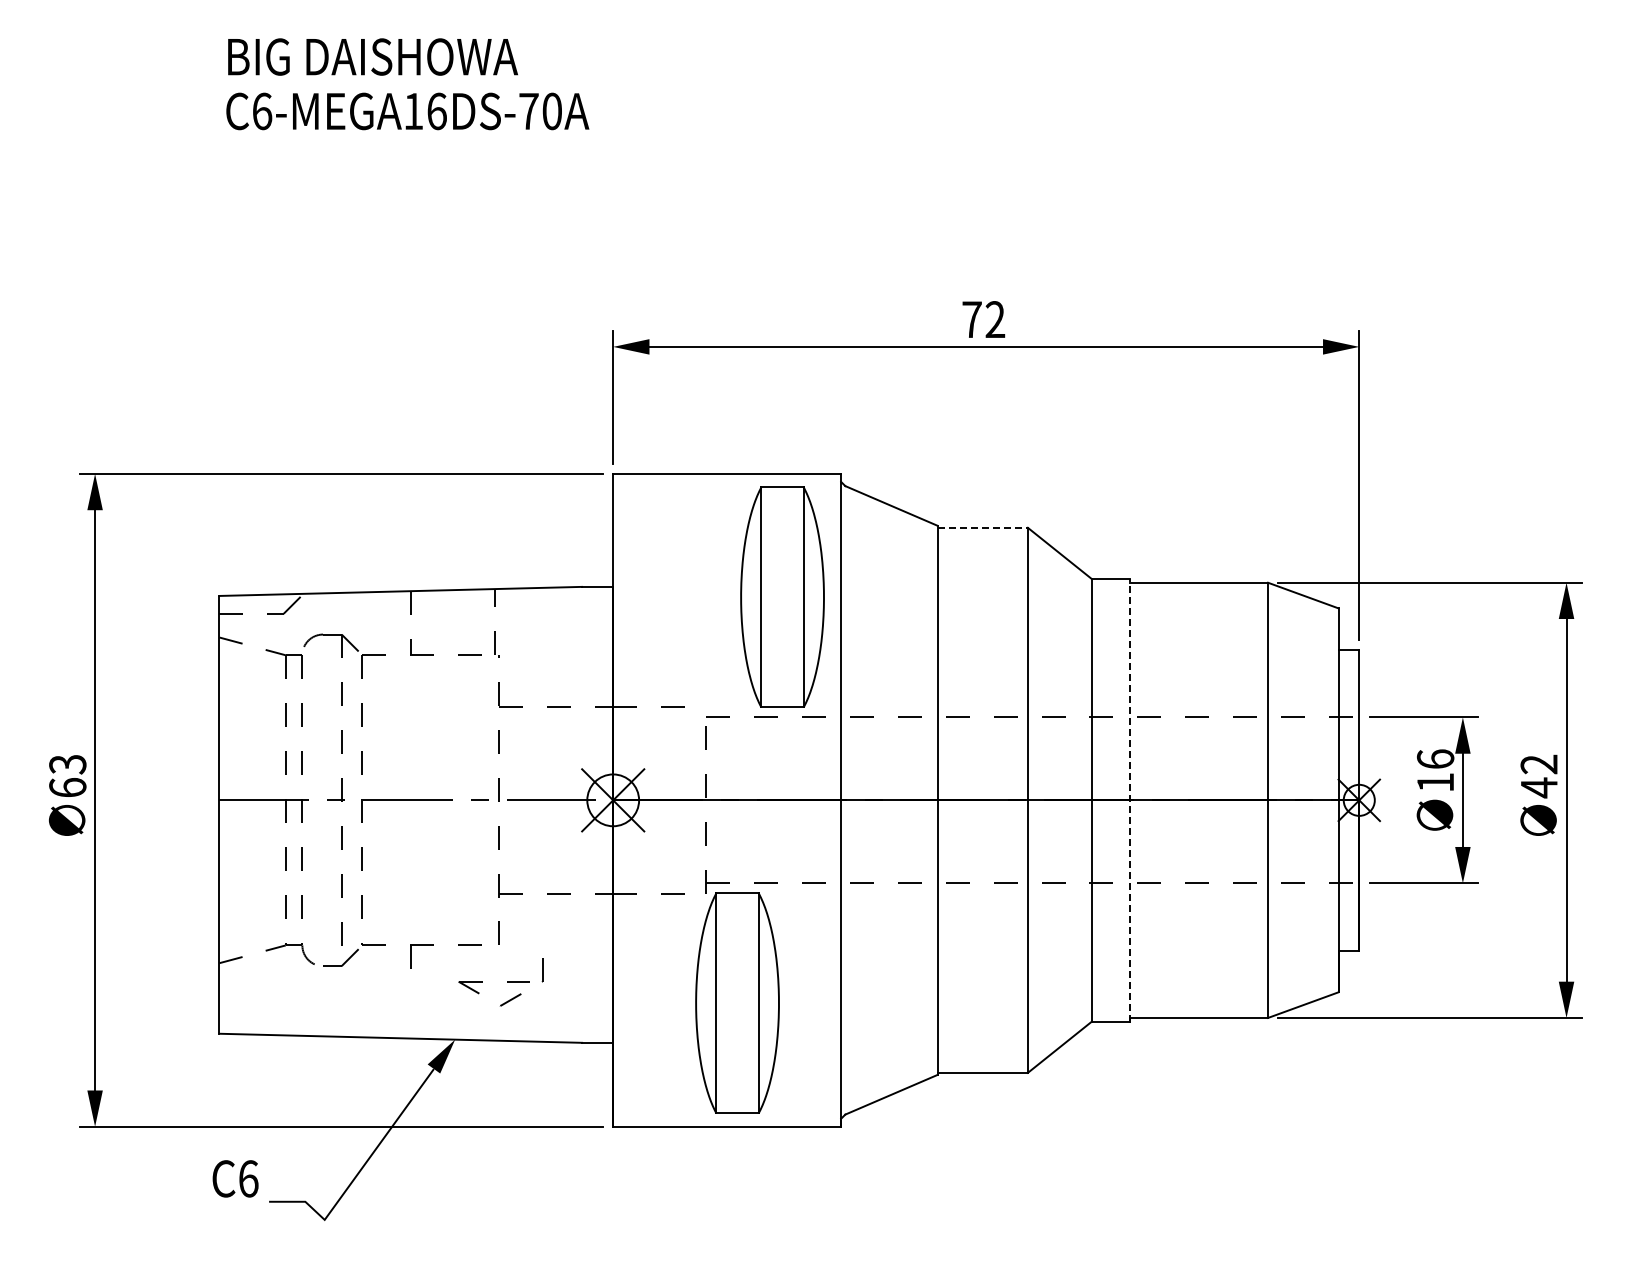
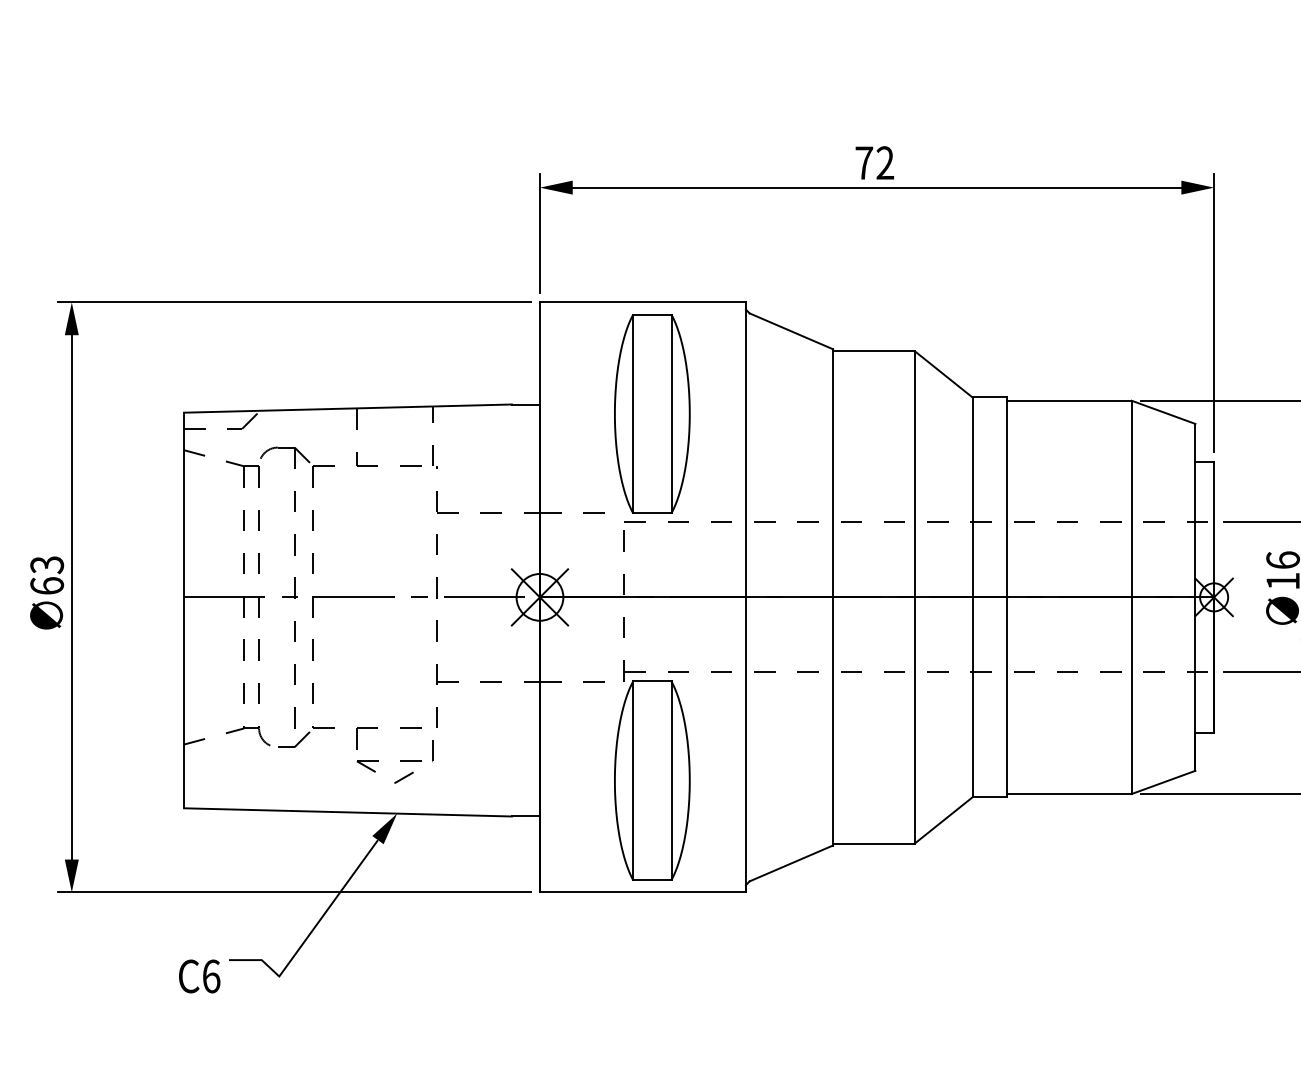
line: (983, 527) -> (874, 350), dashed -> solid
part: (782, 596) -> (652, 413), moved
line: (1130, 799) -> (1007, 596), dashed -> solid
part: (507, 982) -> (401, 761), moved
text: (235, 1178) -> (199, 976), moved

